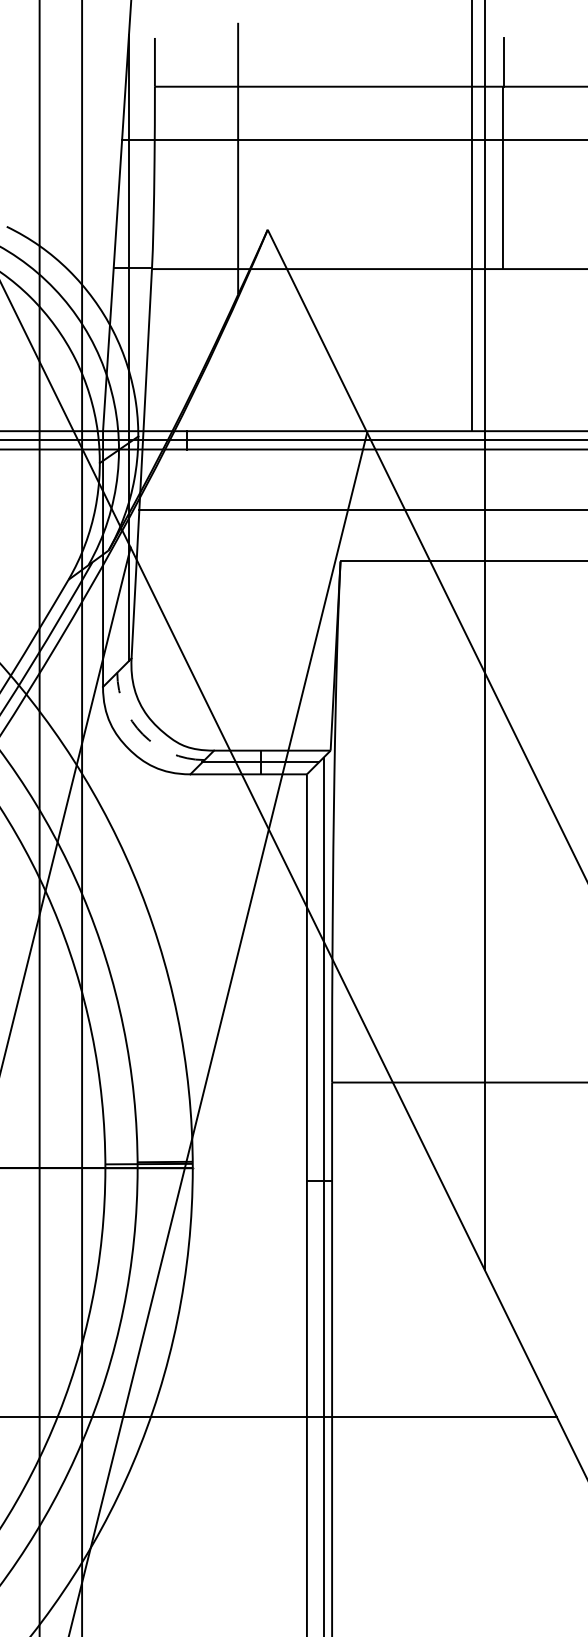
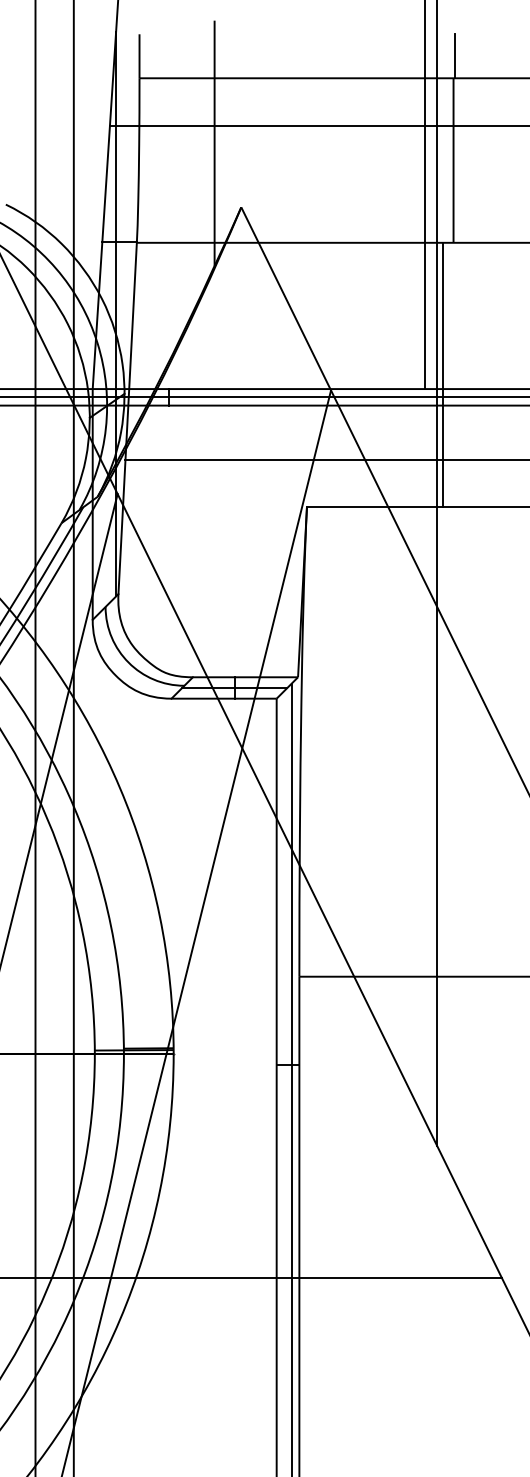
line: (490, 415) -> (442, 374), added
arc: (142, 734) -> (128, 662), dashed -> solid

